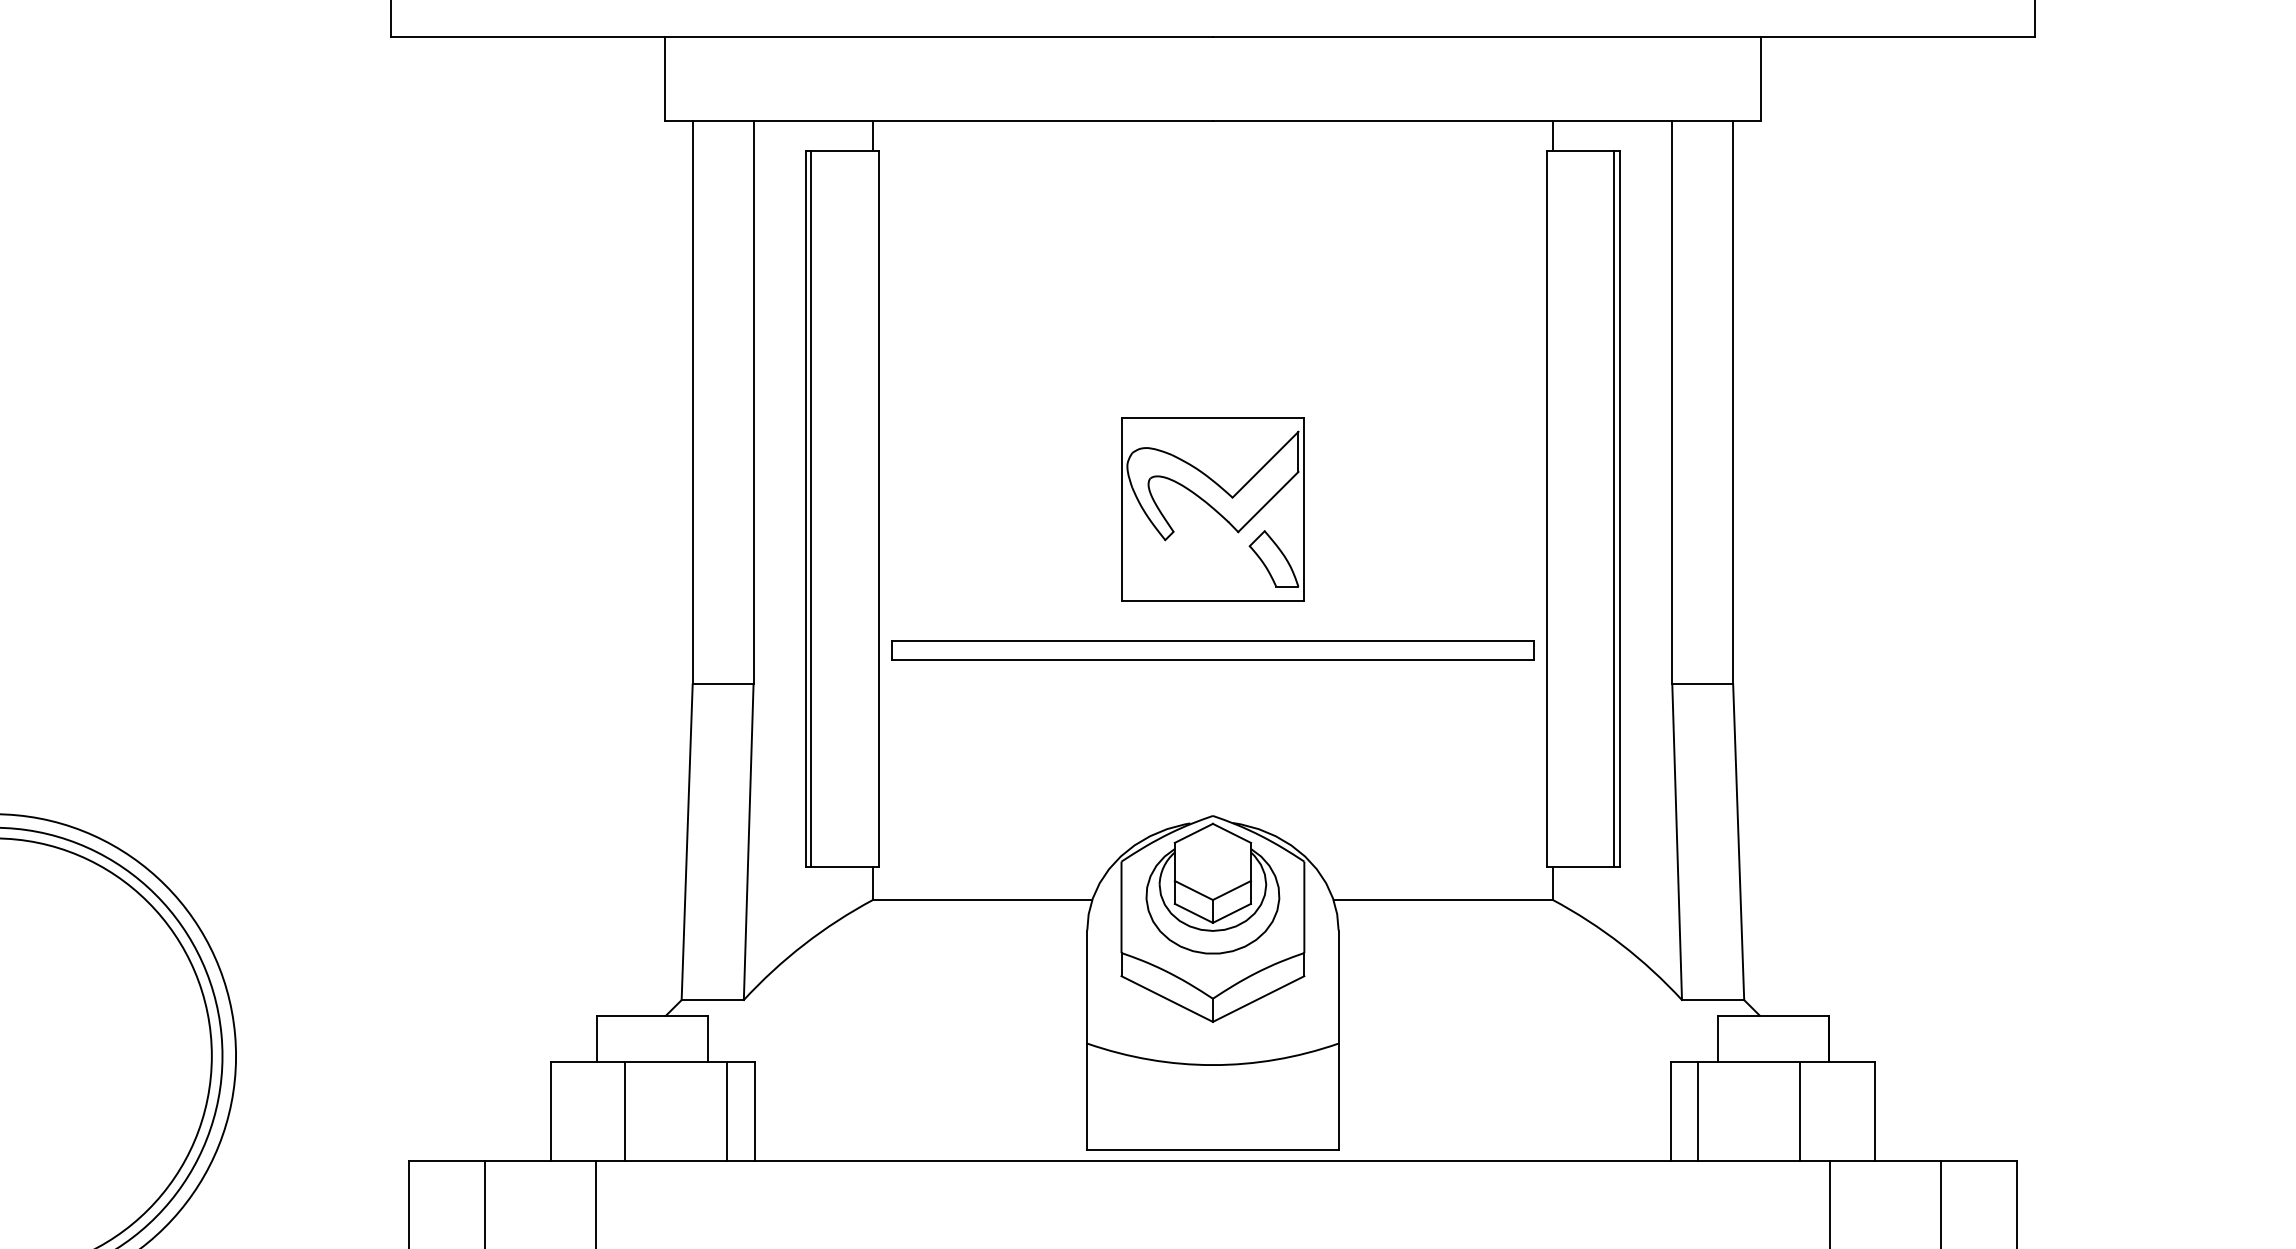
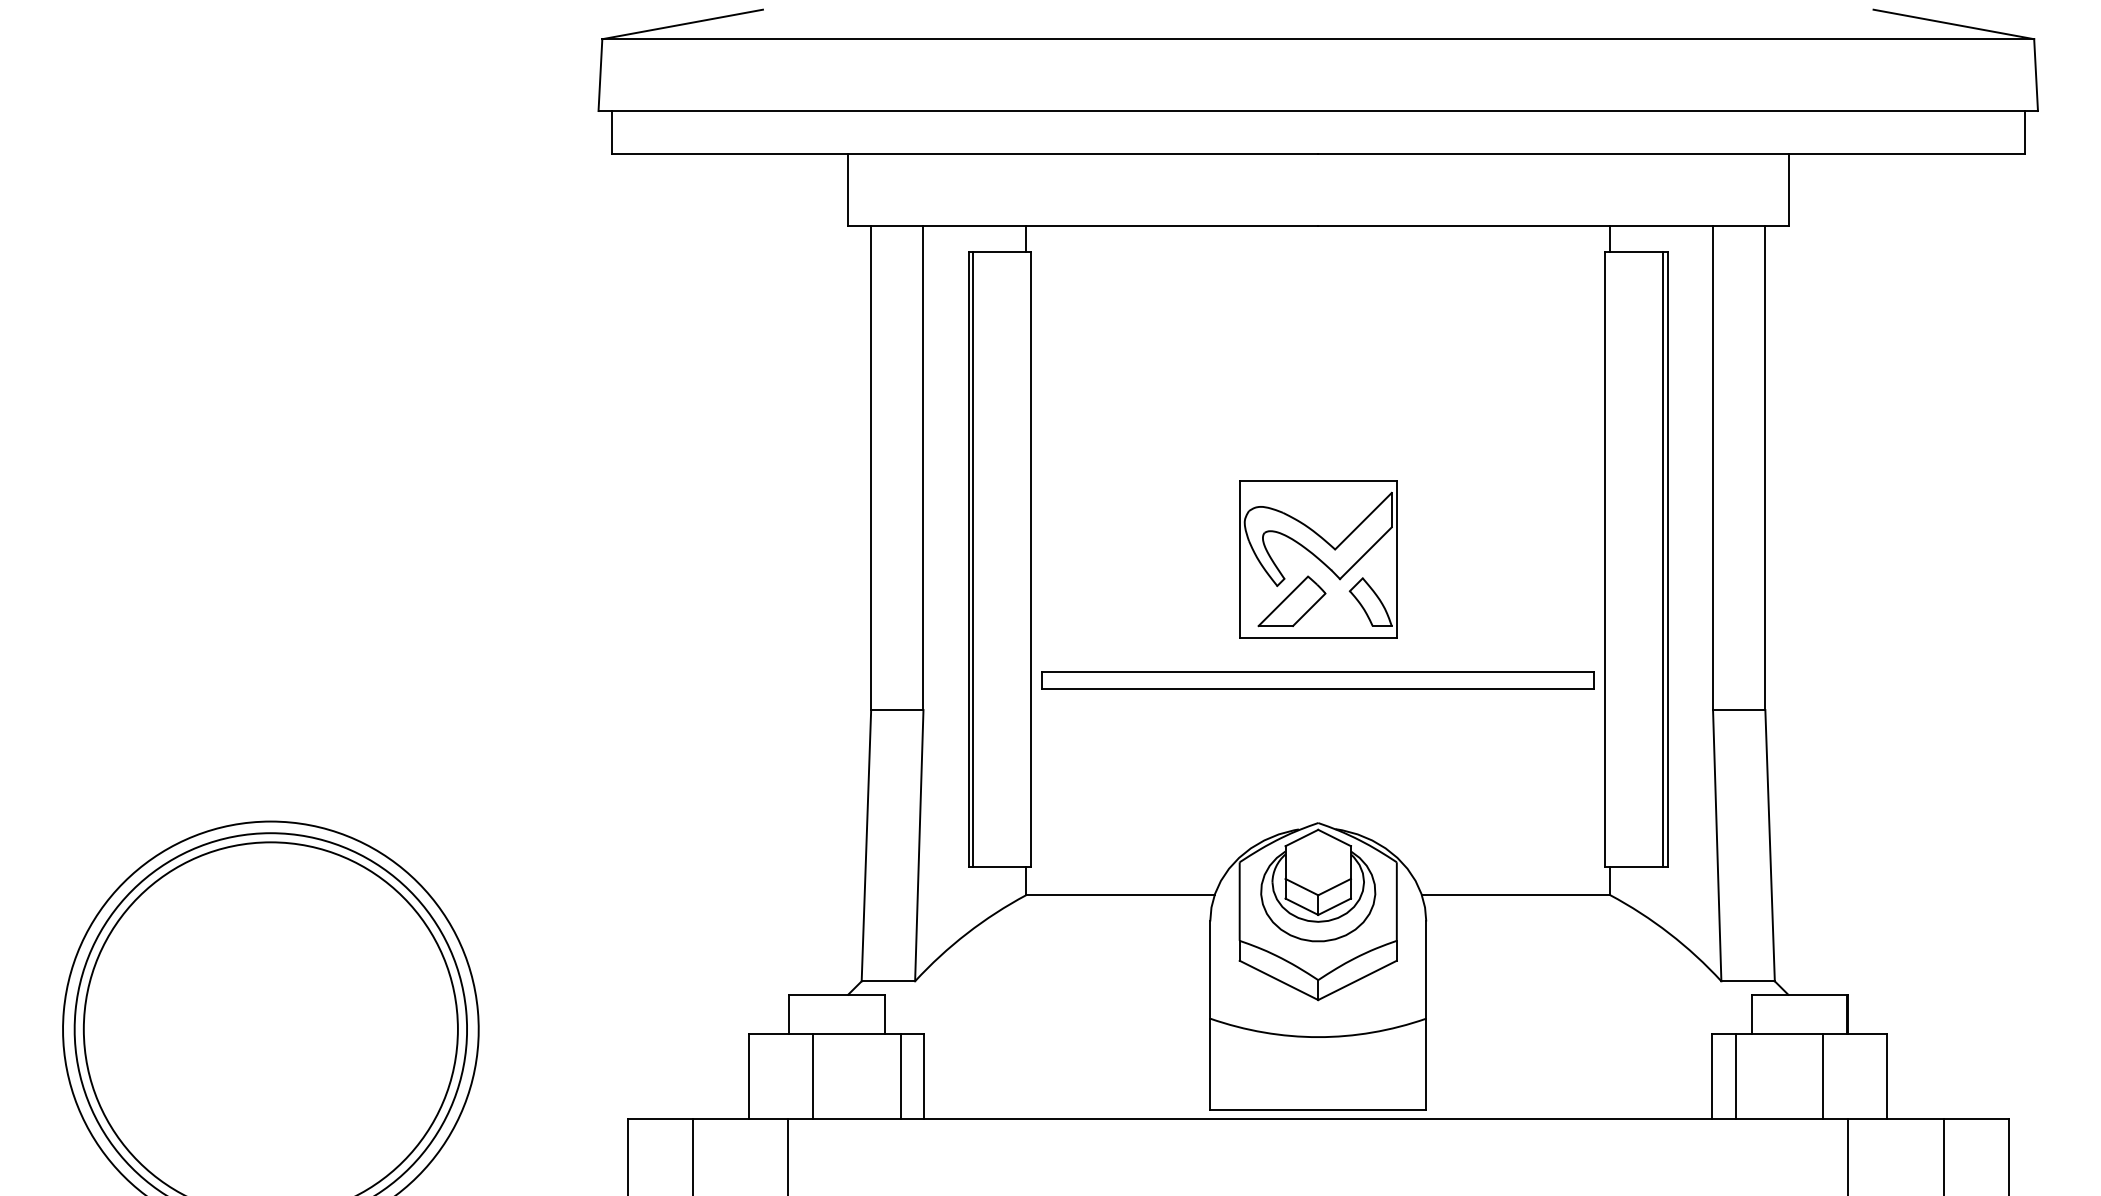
part: (1181, 558) -> (1291, 601), added

